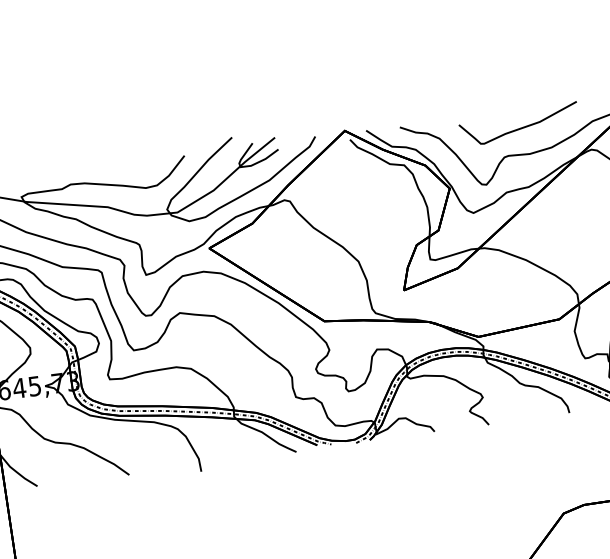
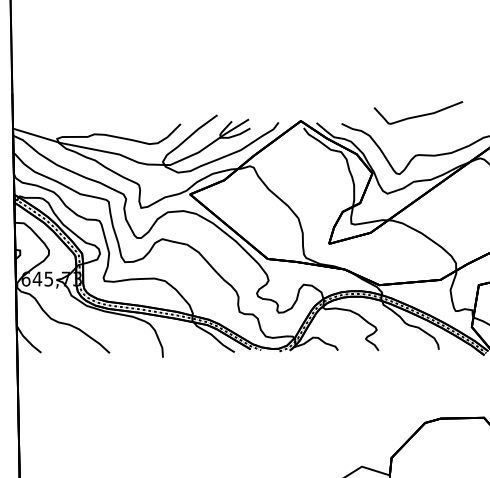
curve: (519, 127) -> (418, 115), moved

